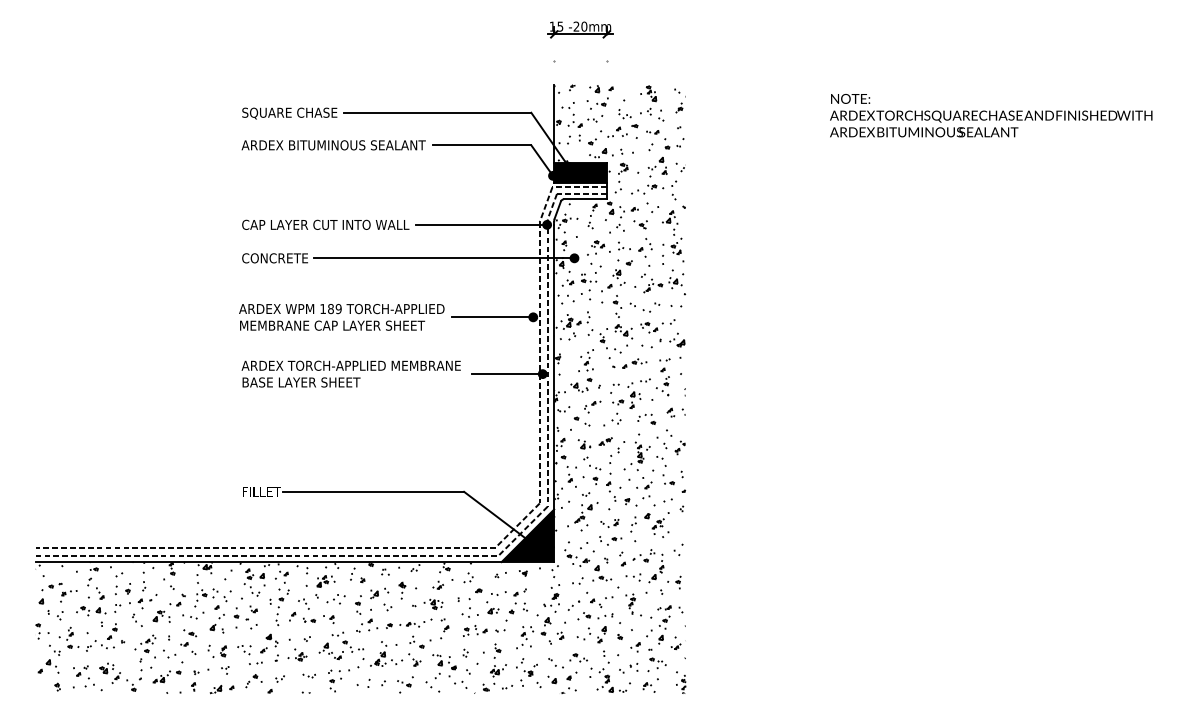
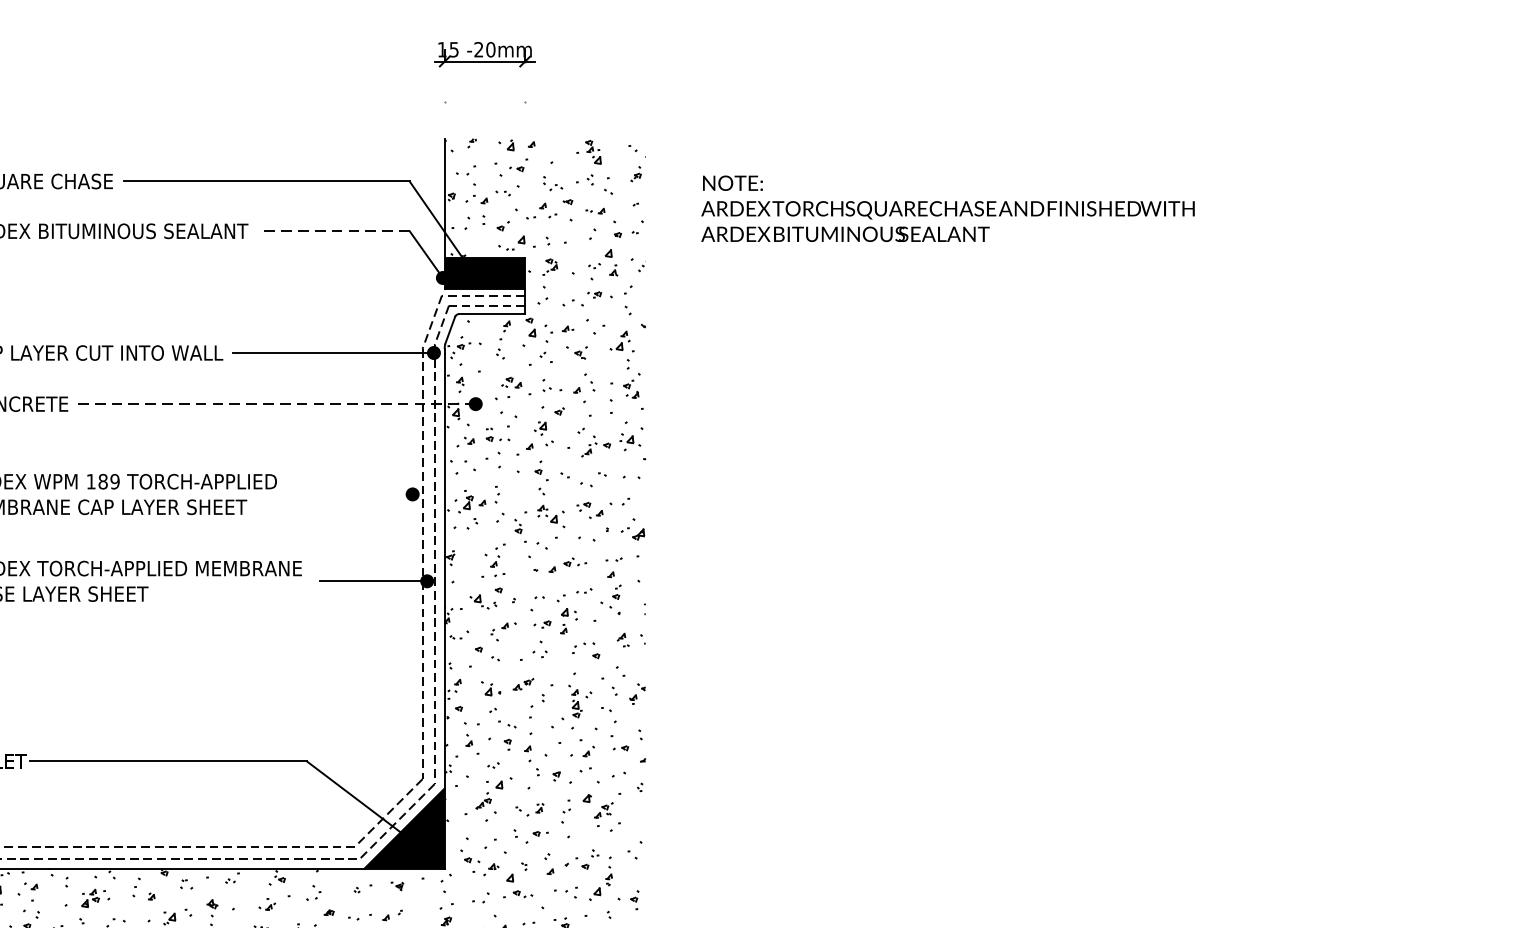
text: (991, 115) -> (948, 208), moved
line: (481, 145) -> (333, 231), solid -> dashed
line: (443, 258) -> (275, 404), solid -> dashed
line: (492, 317) -> (350, 494), removed

